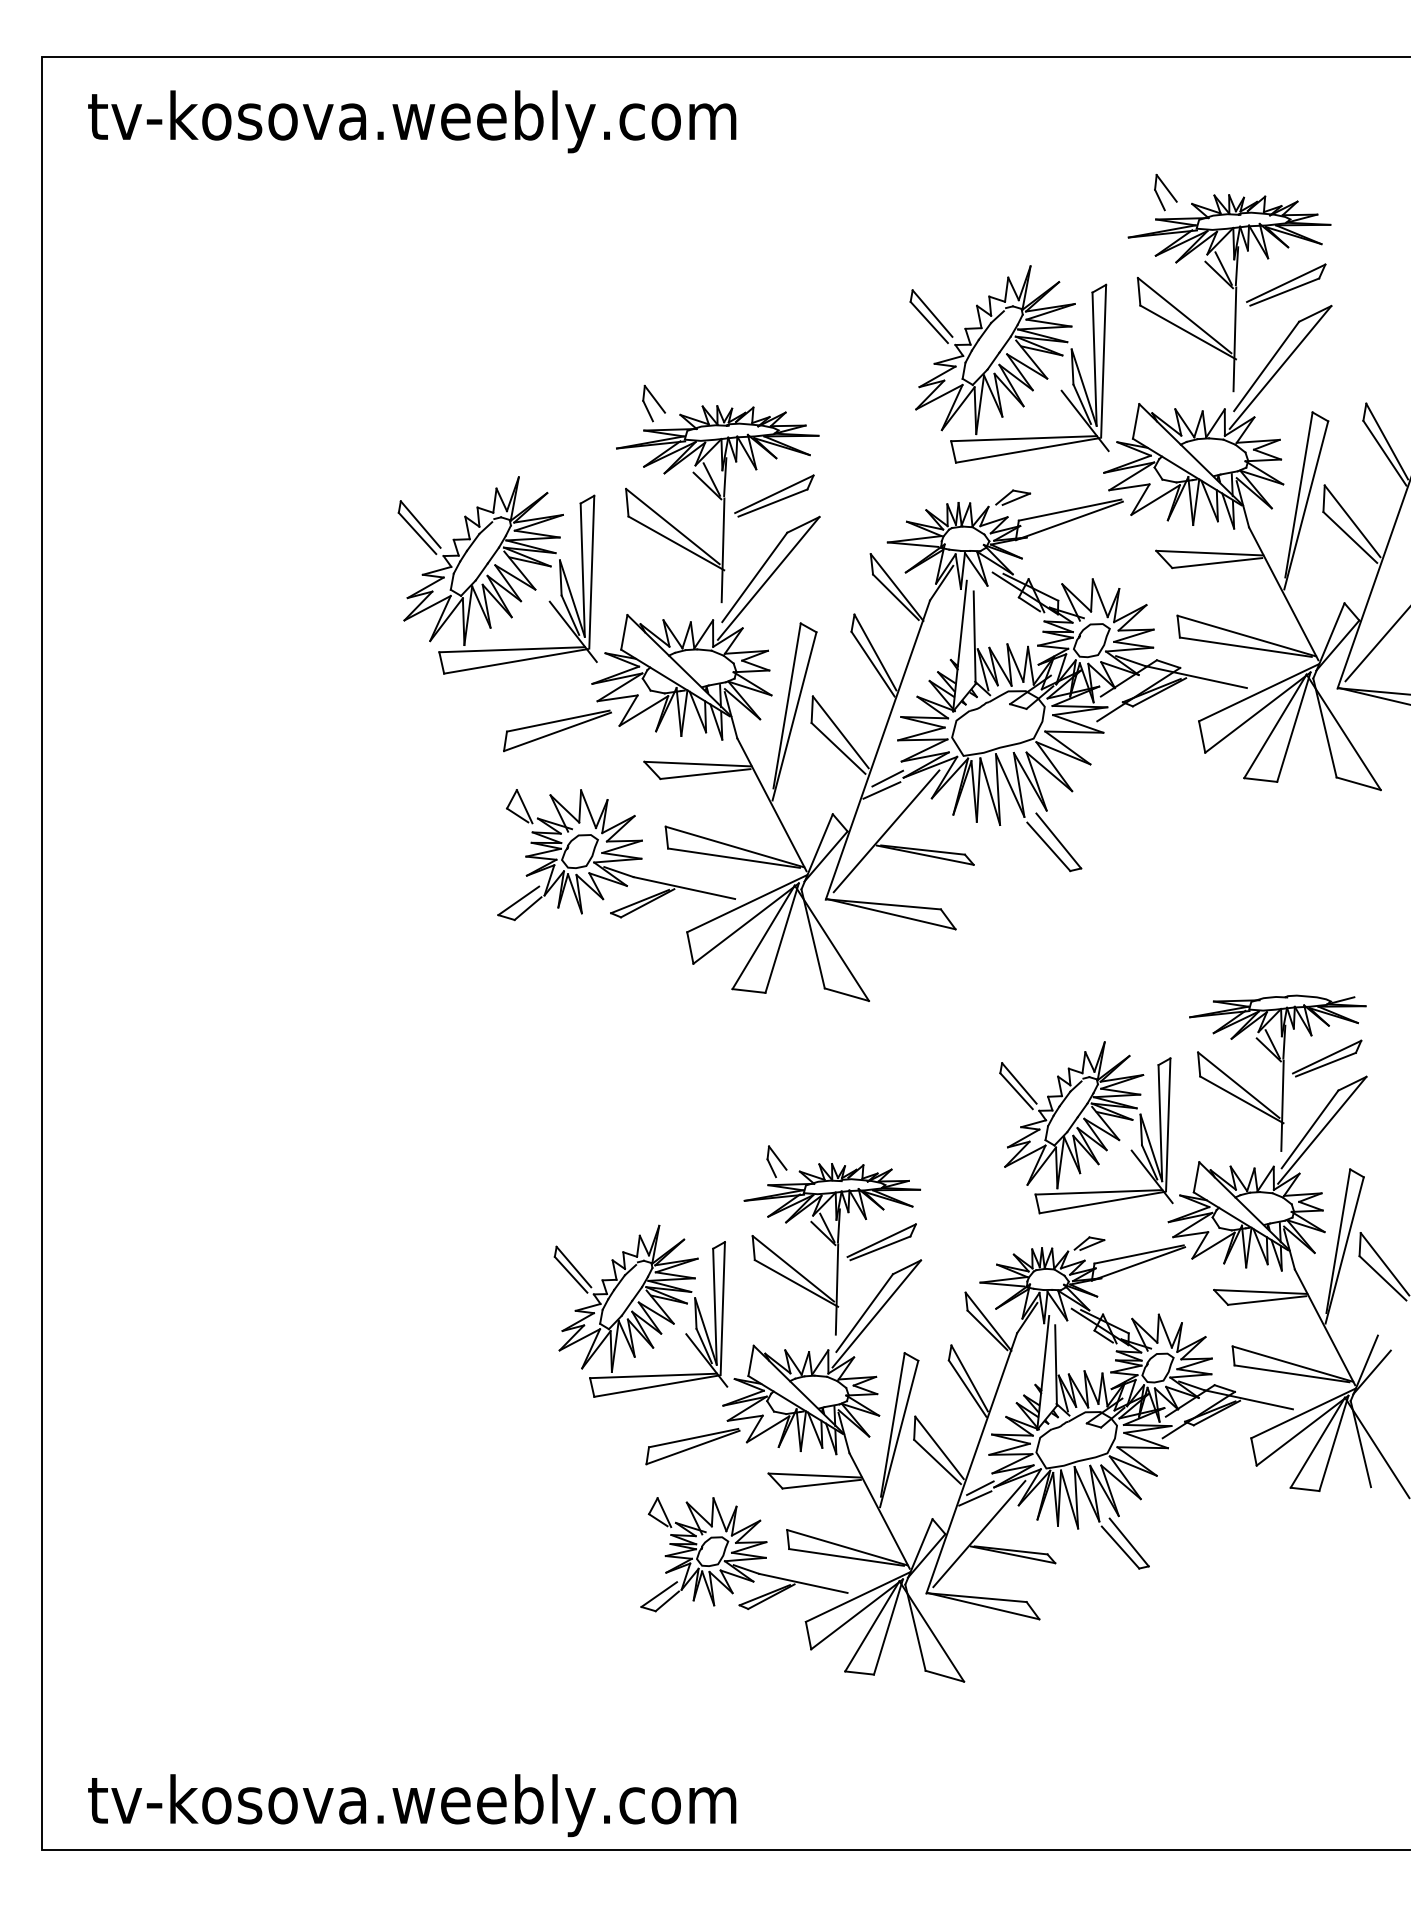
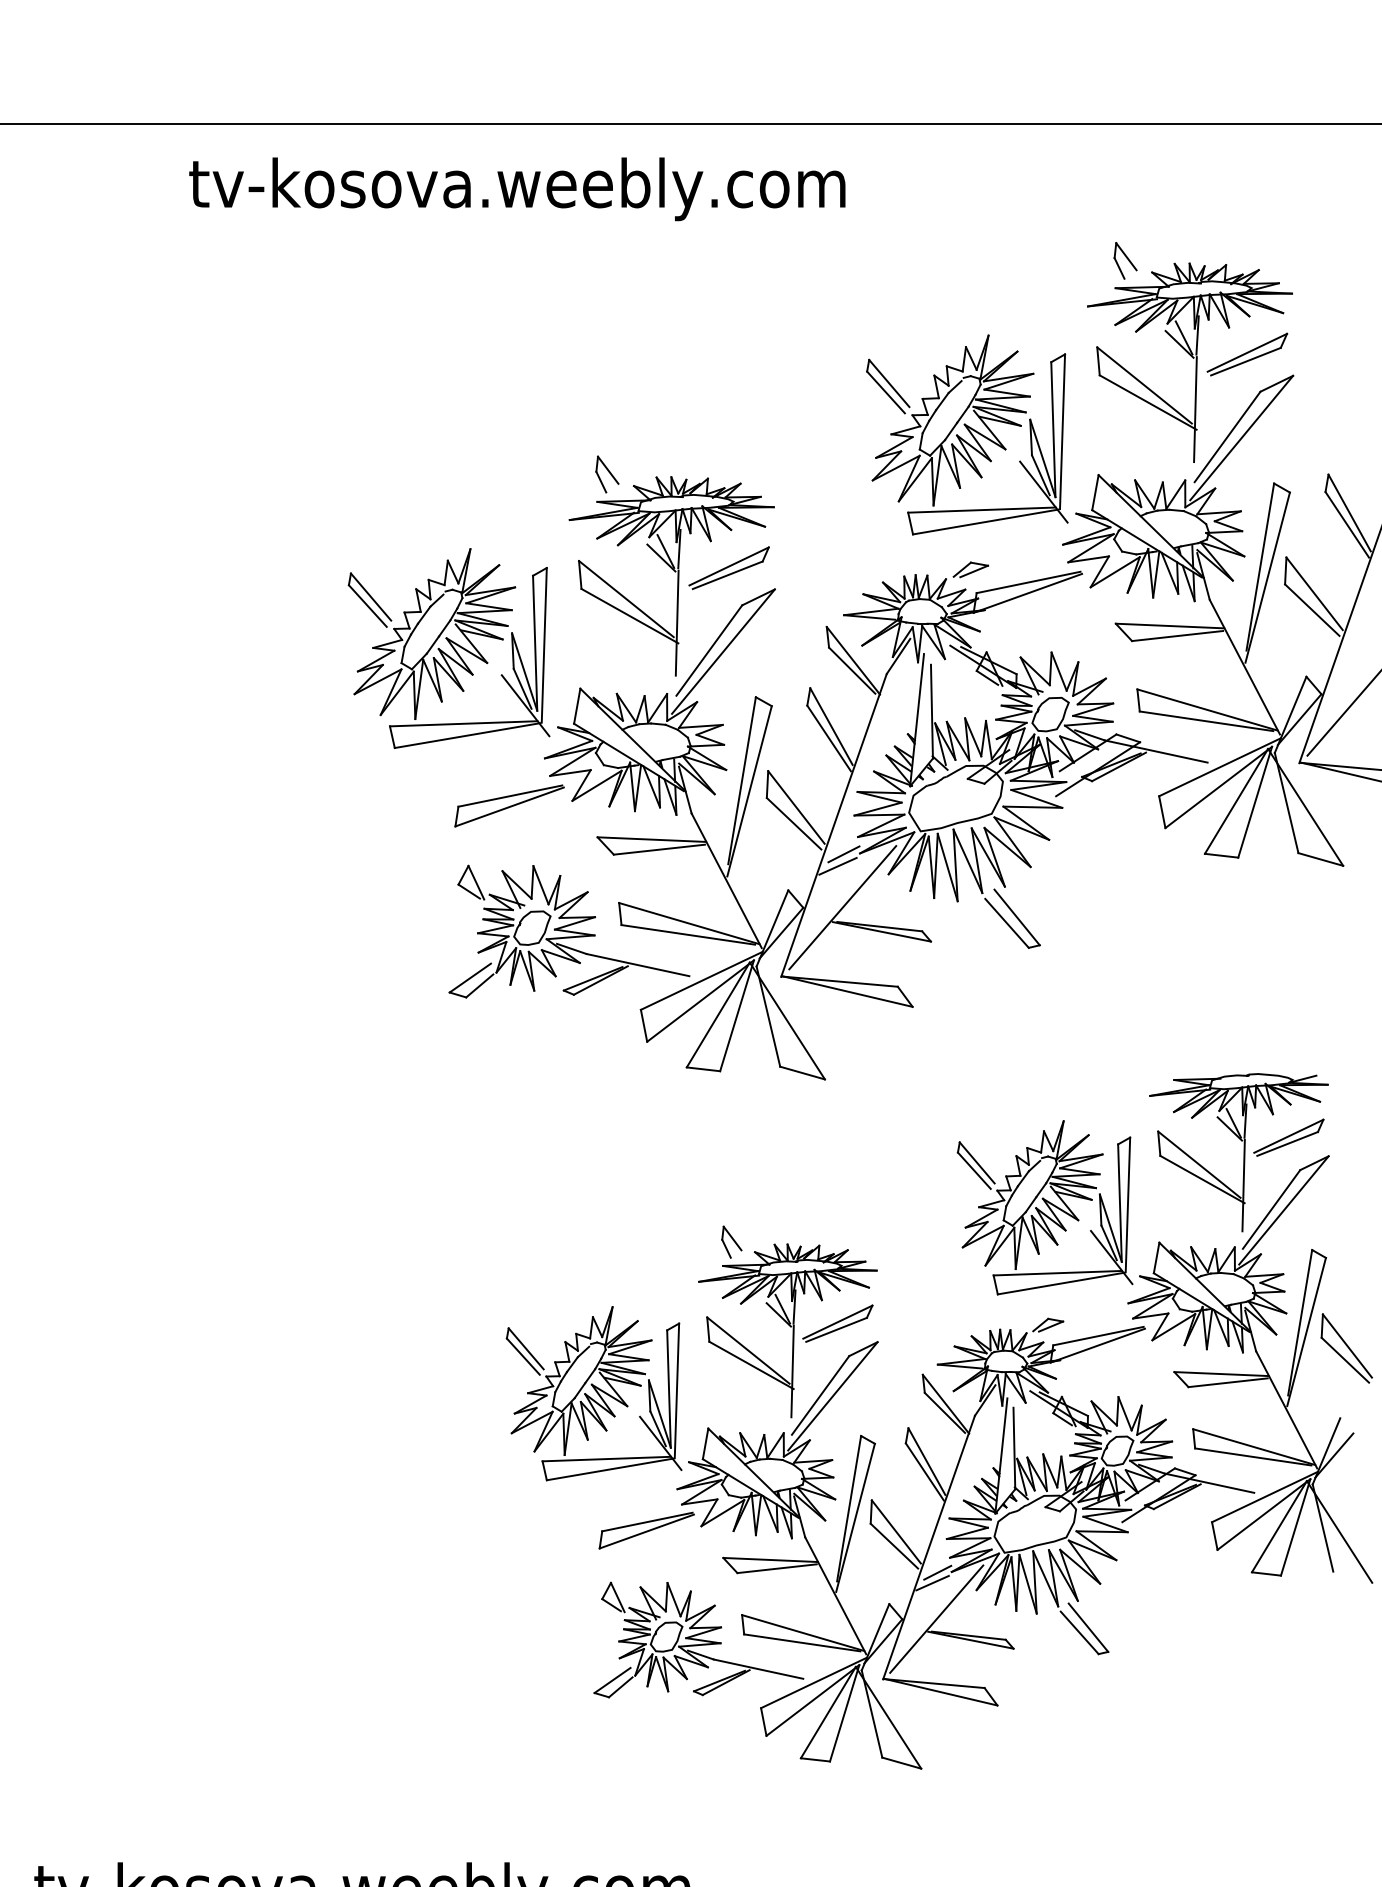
text: (412, 121) -> (517, 188), moved

